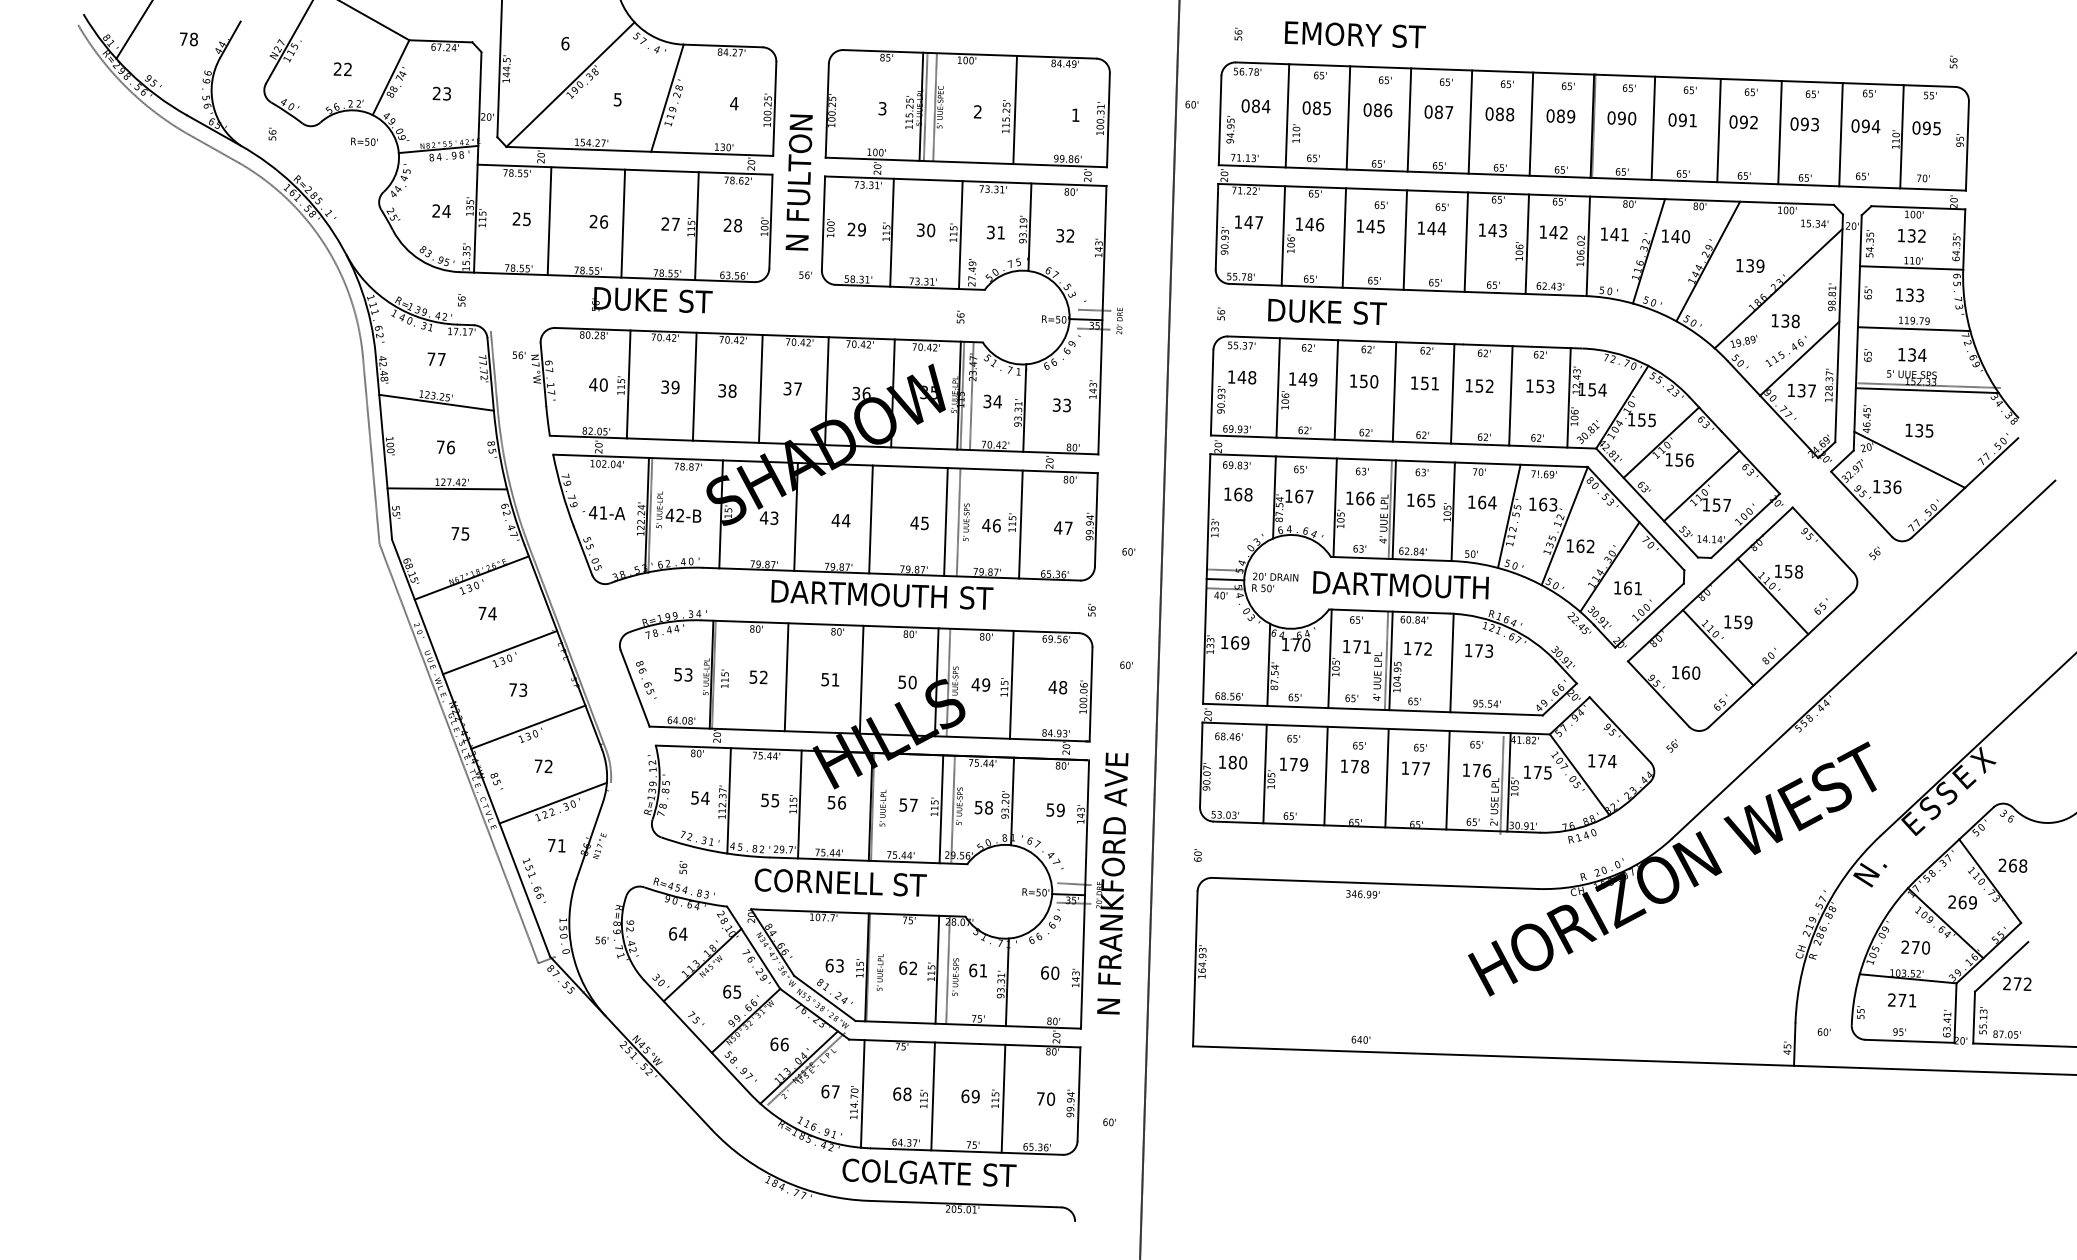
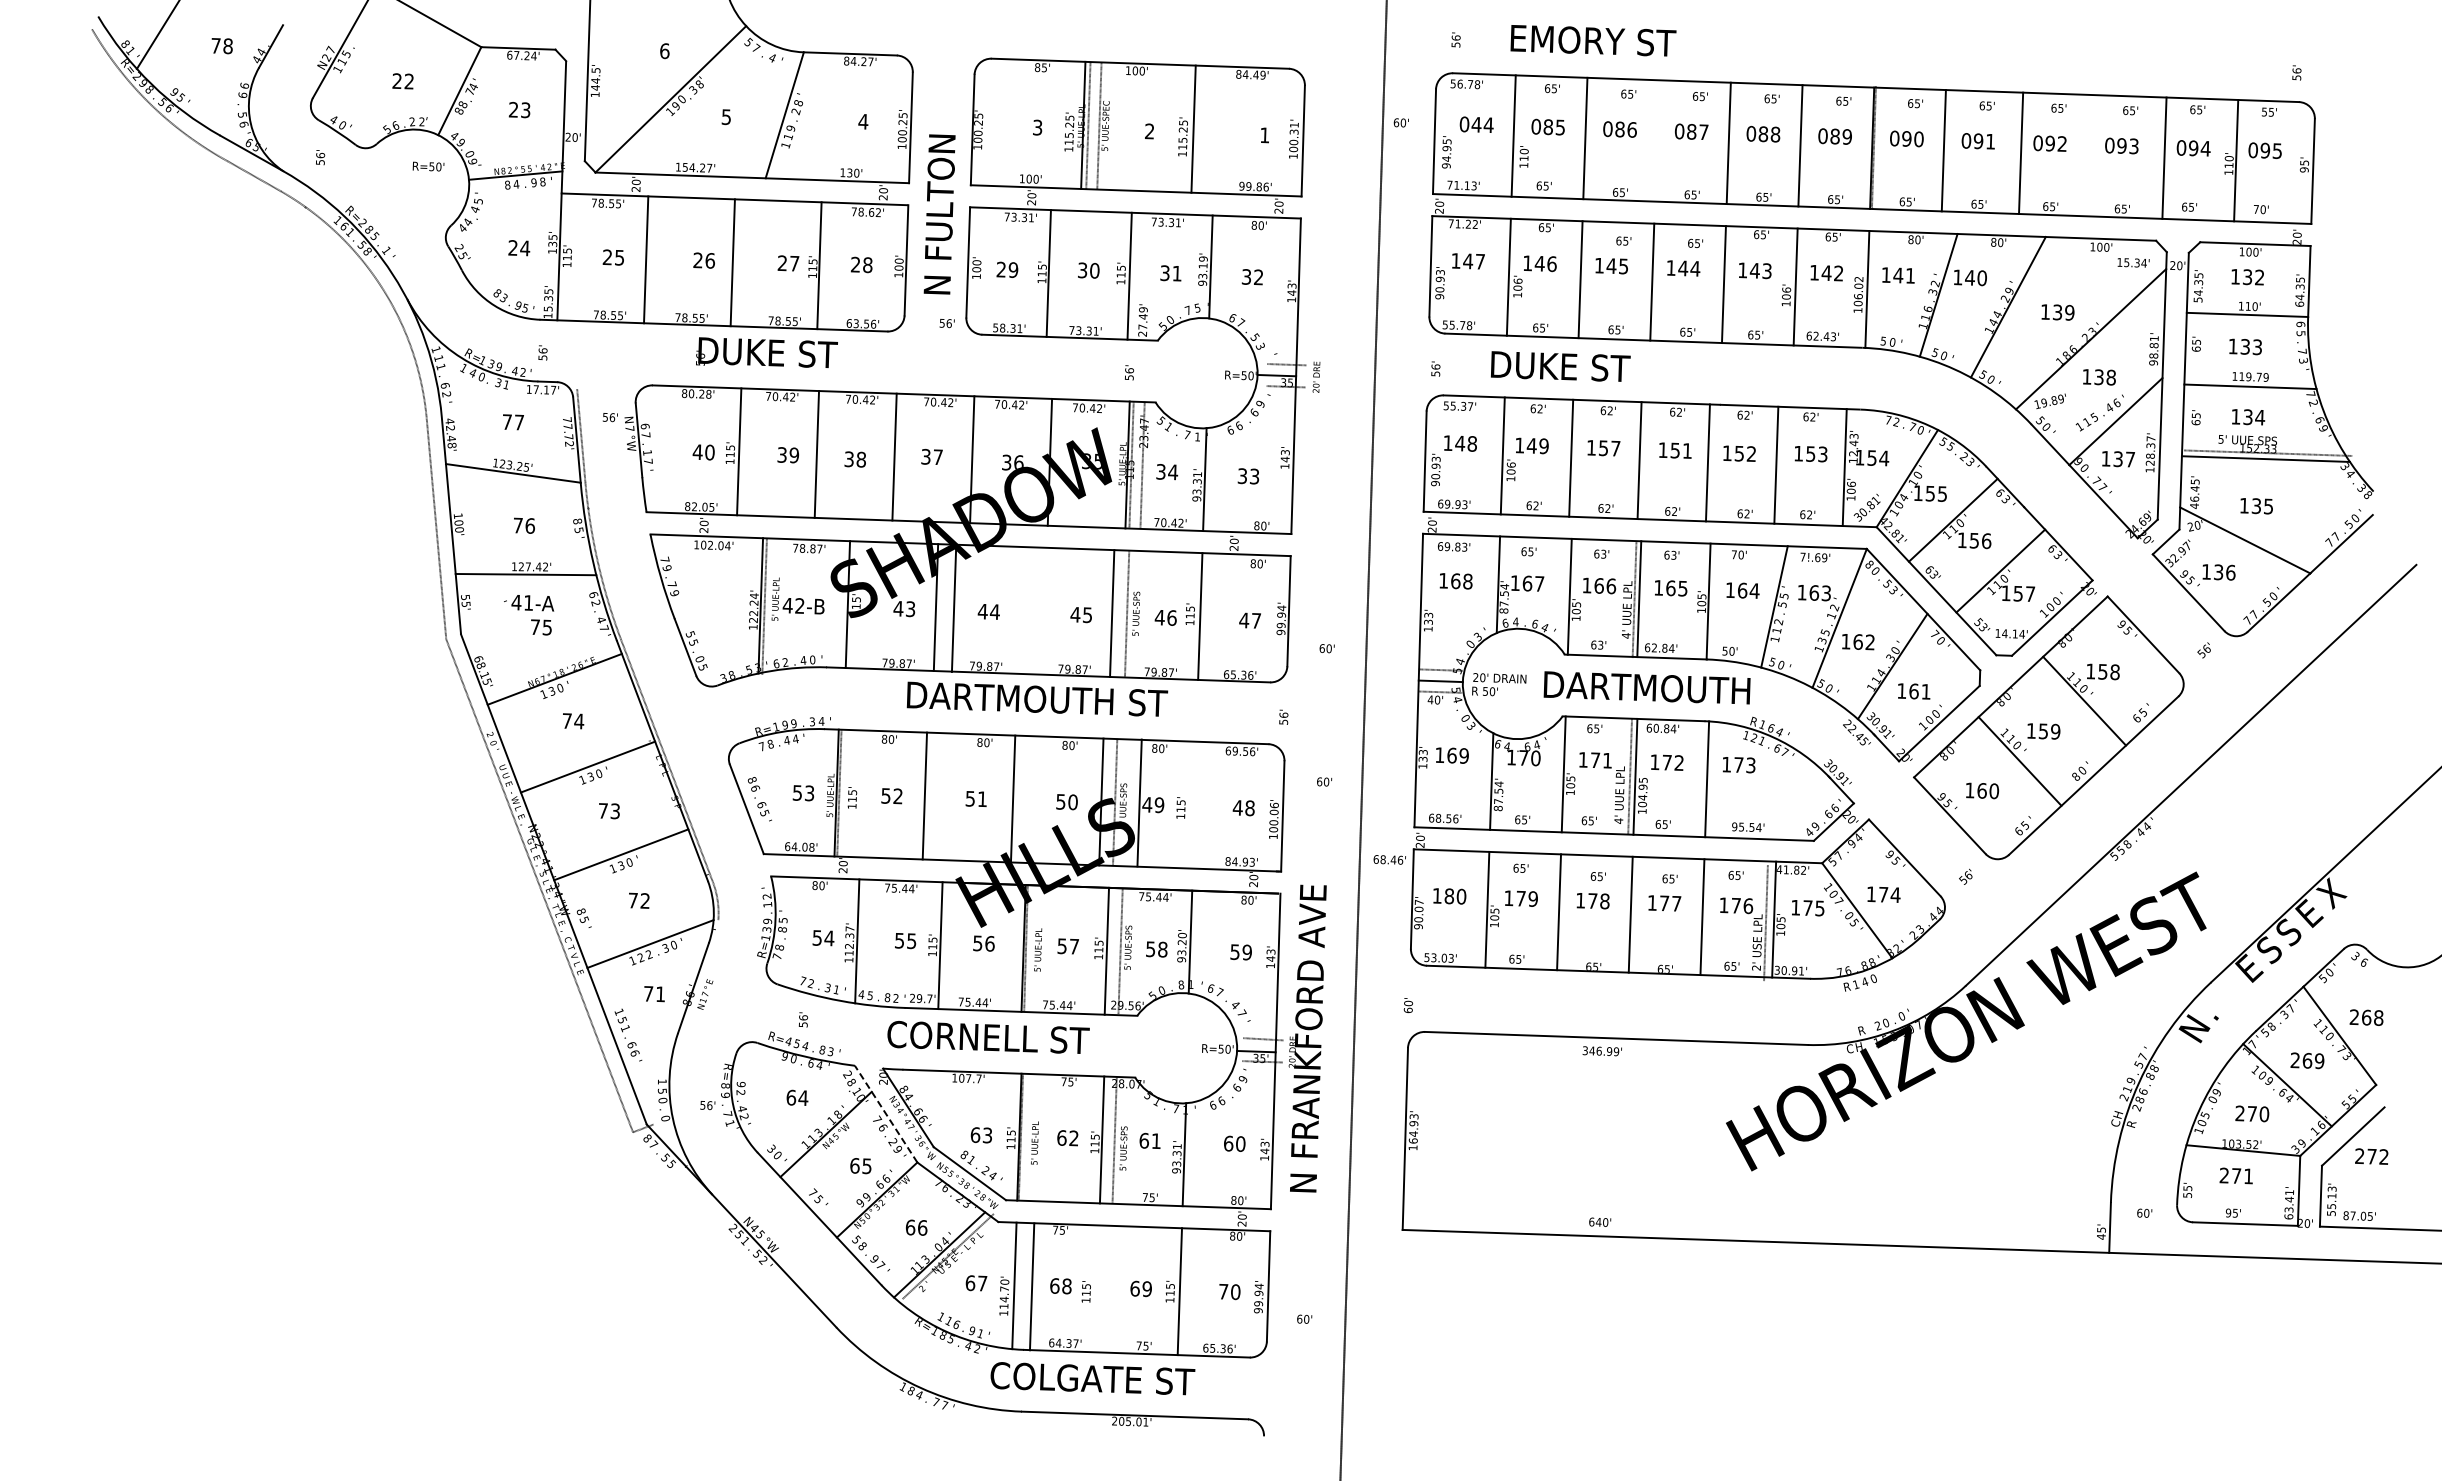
text: (1255, 106) -> (1476, 124), 084 -> 044
line: (1409, 119) -> (1657, 140), removed
line: (1779, 132) -> (2092, 155), removed
text: (1374, 381) -> (1615, 448), 150 -> 157
text: (604, 513) -> (529, 603), moved
line: (870, 519) -> (953, 608), moved
line: (1011, 684) -> (1139, 802), moved
text: (1228, 736) -> (1389, 859), moved
line: (753, 948) -> (886, 1114), solid -> dashed
line: (932, 1096) -> (1031, 1286), moved

